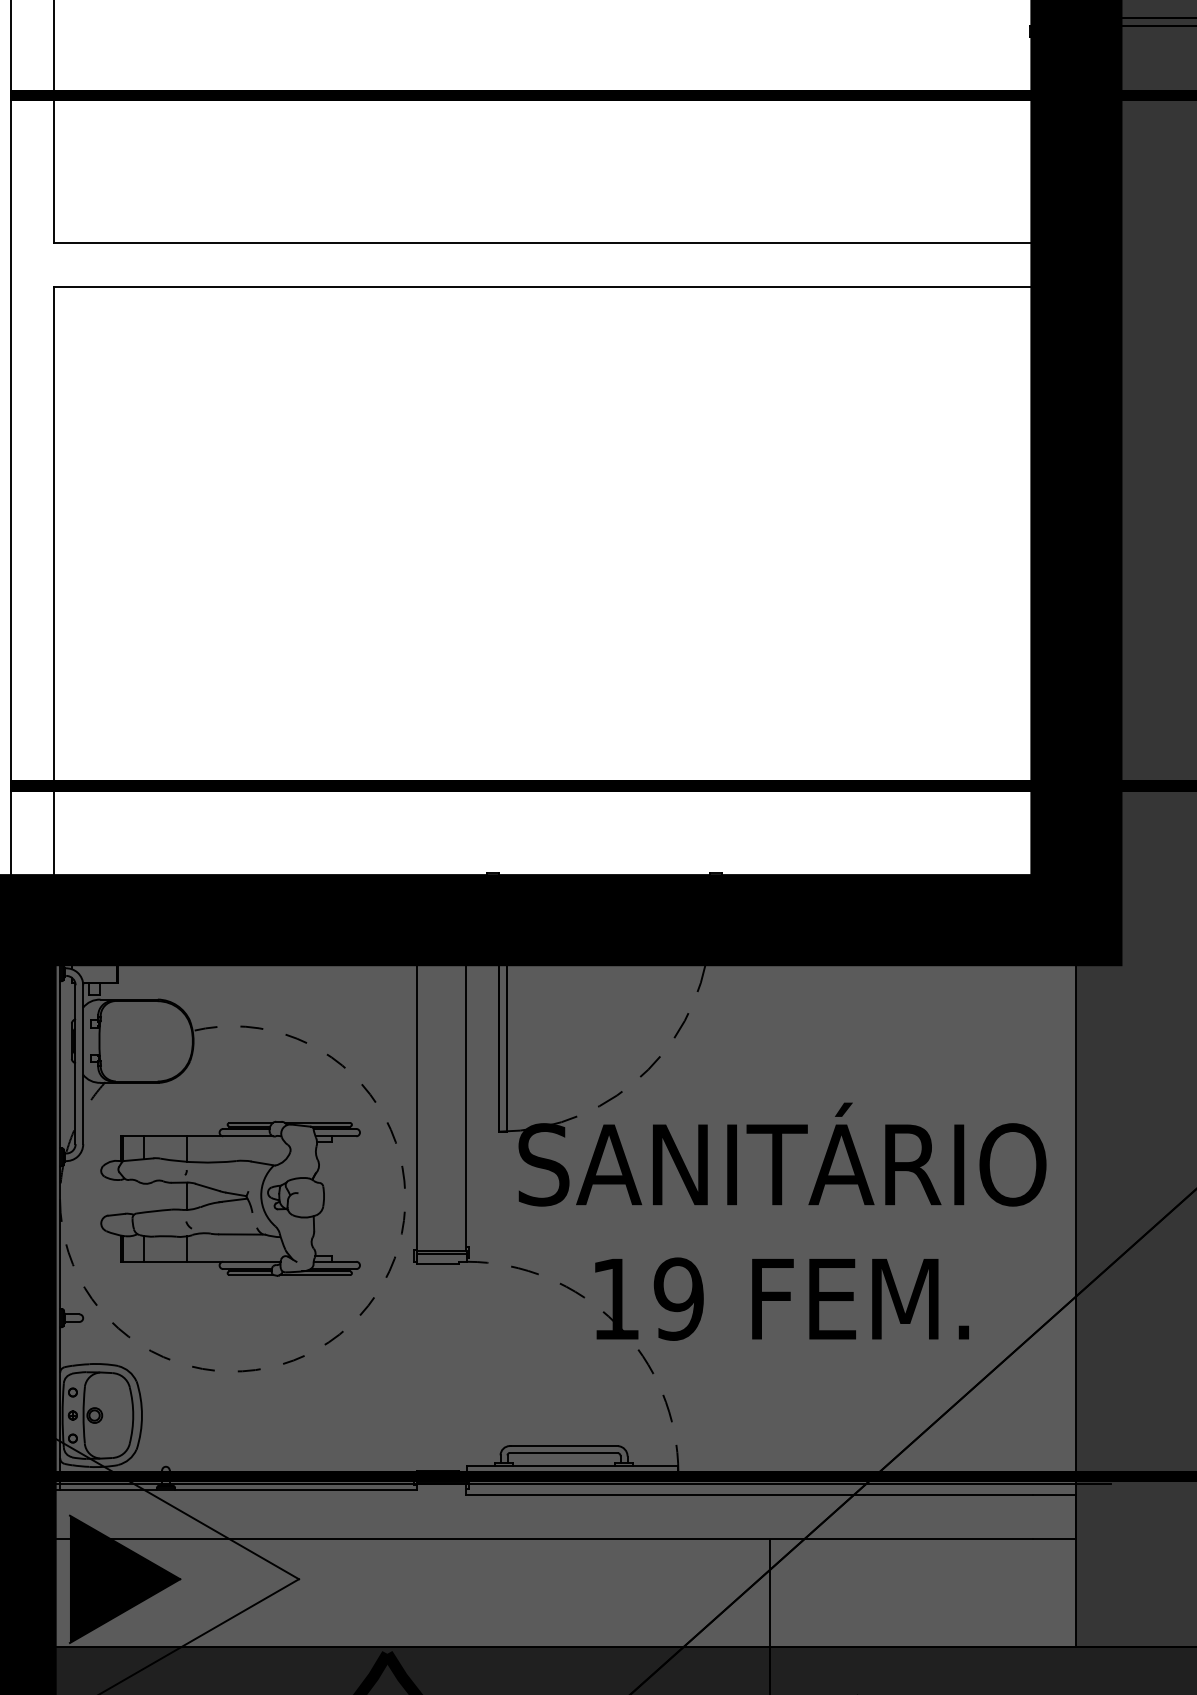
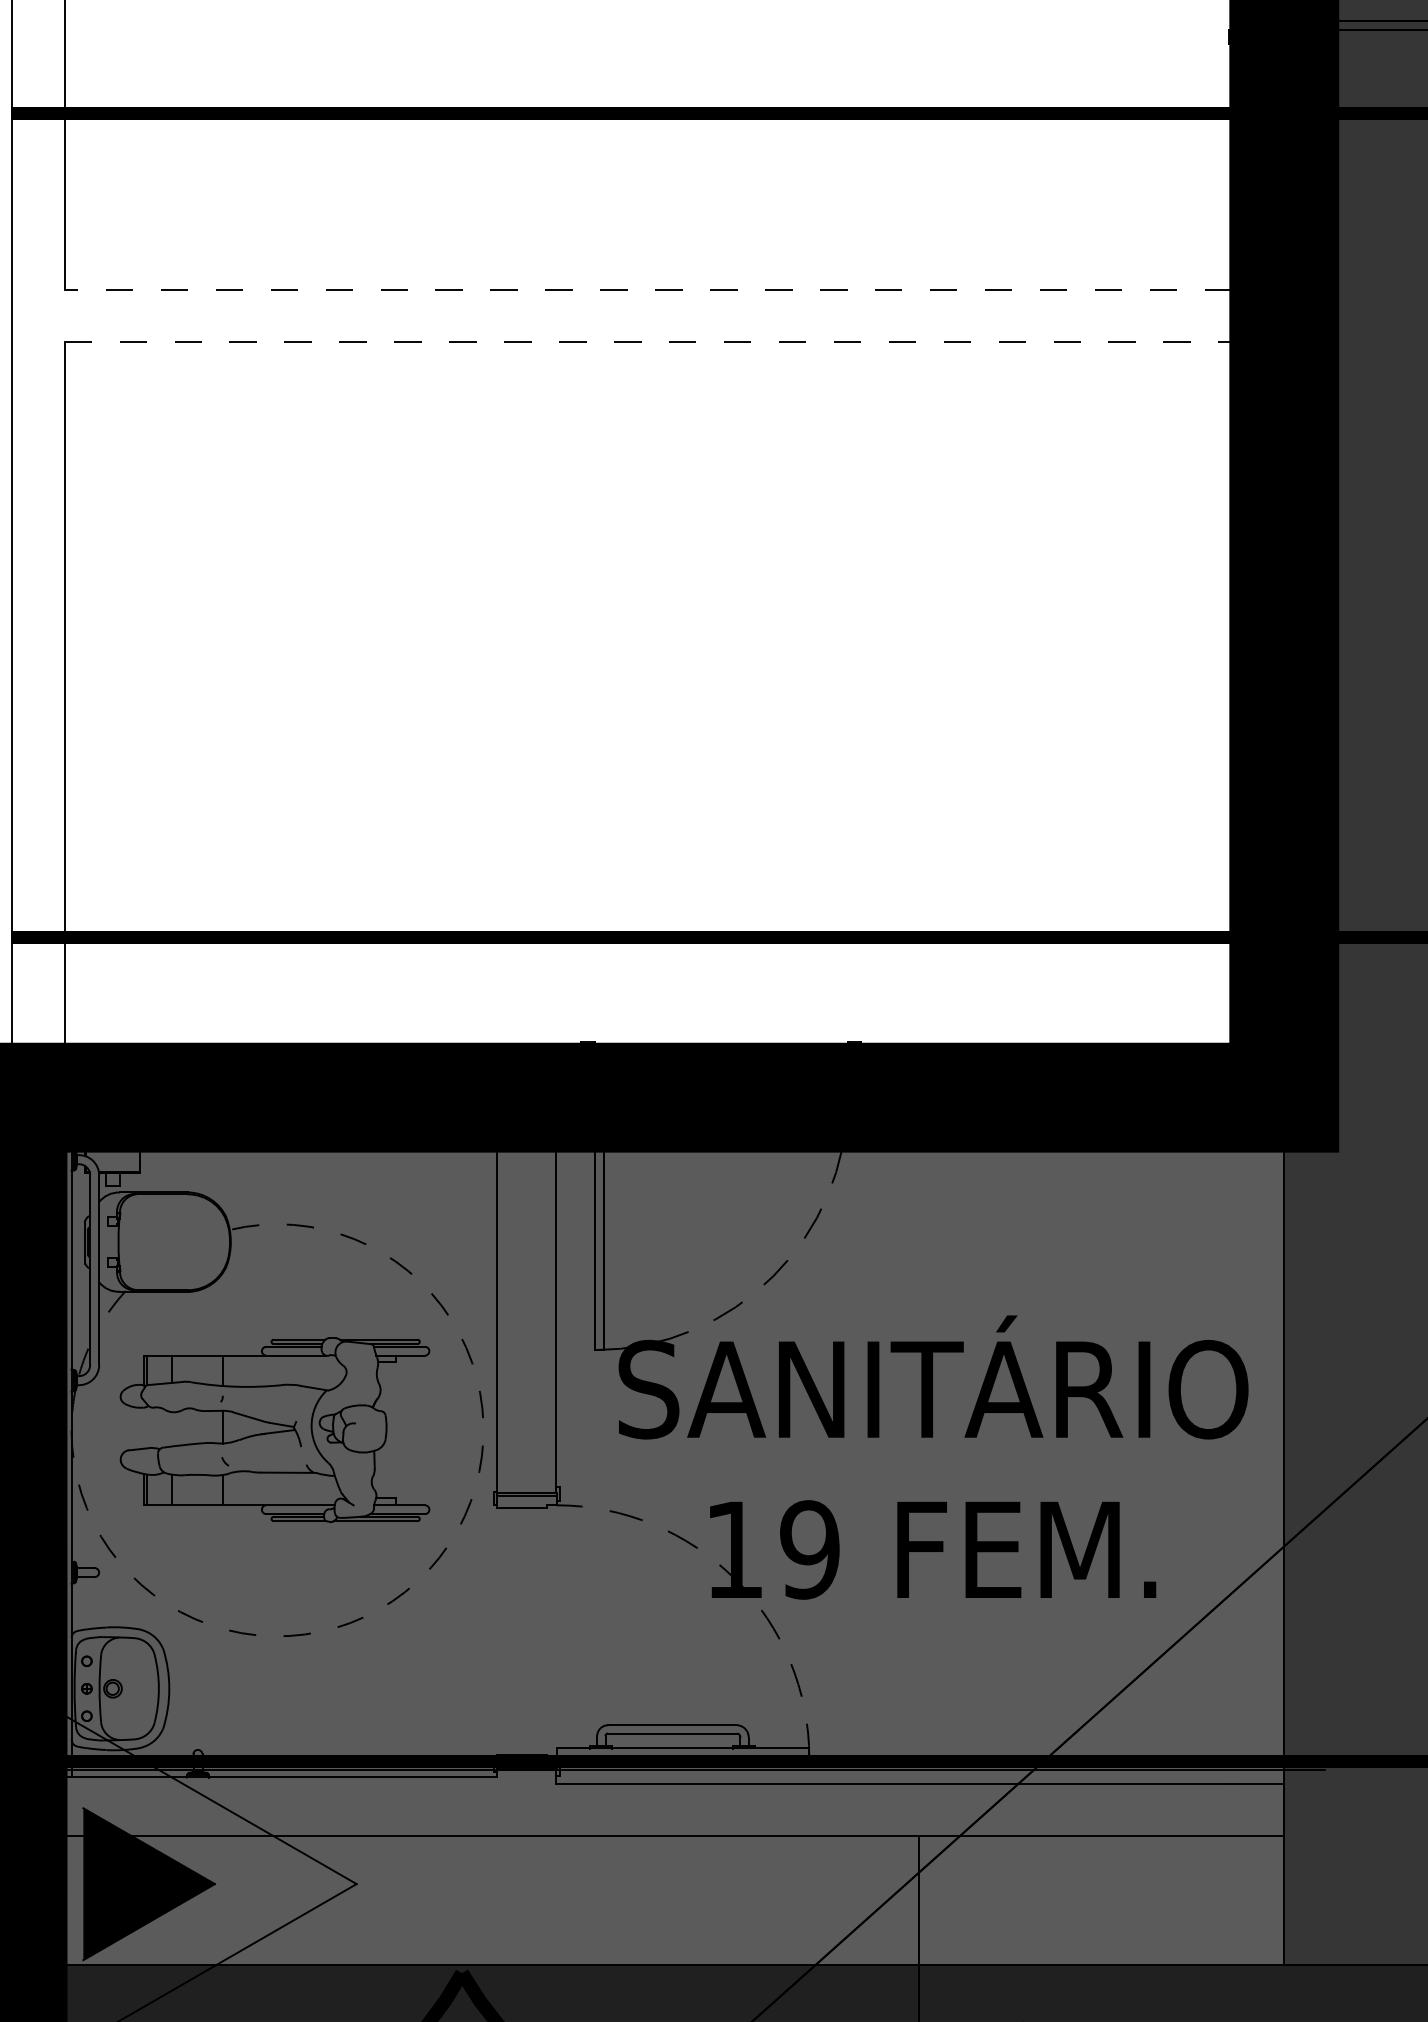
line: (543, 242) -> (648, 289), solid -> dashed
line: (543, 287) -> (648, 342), solid -> dashed

